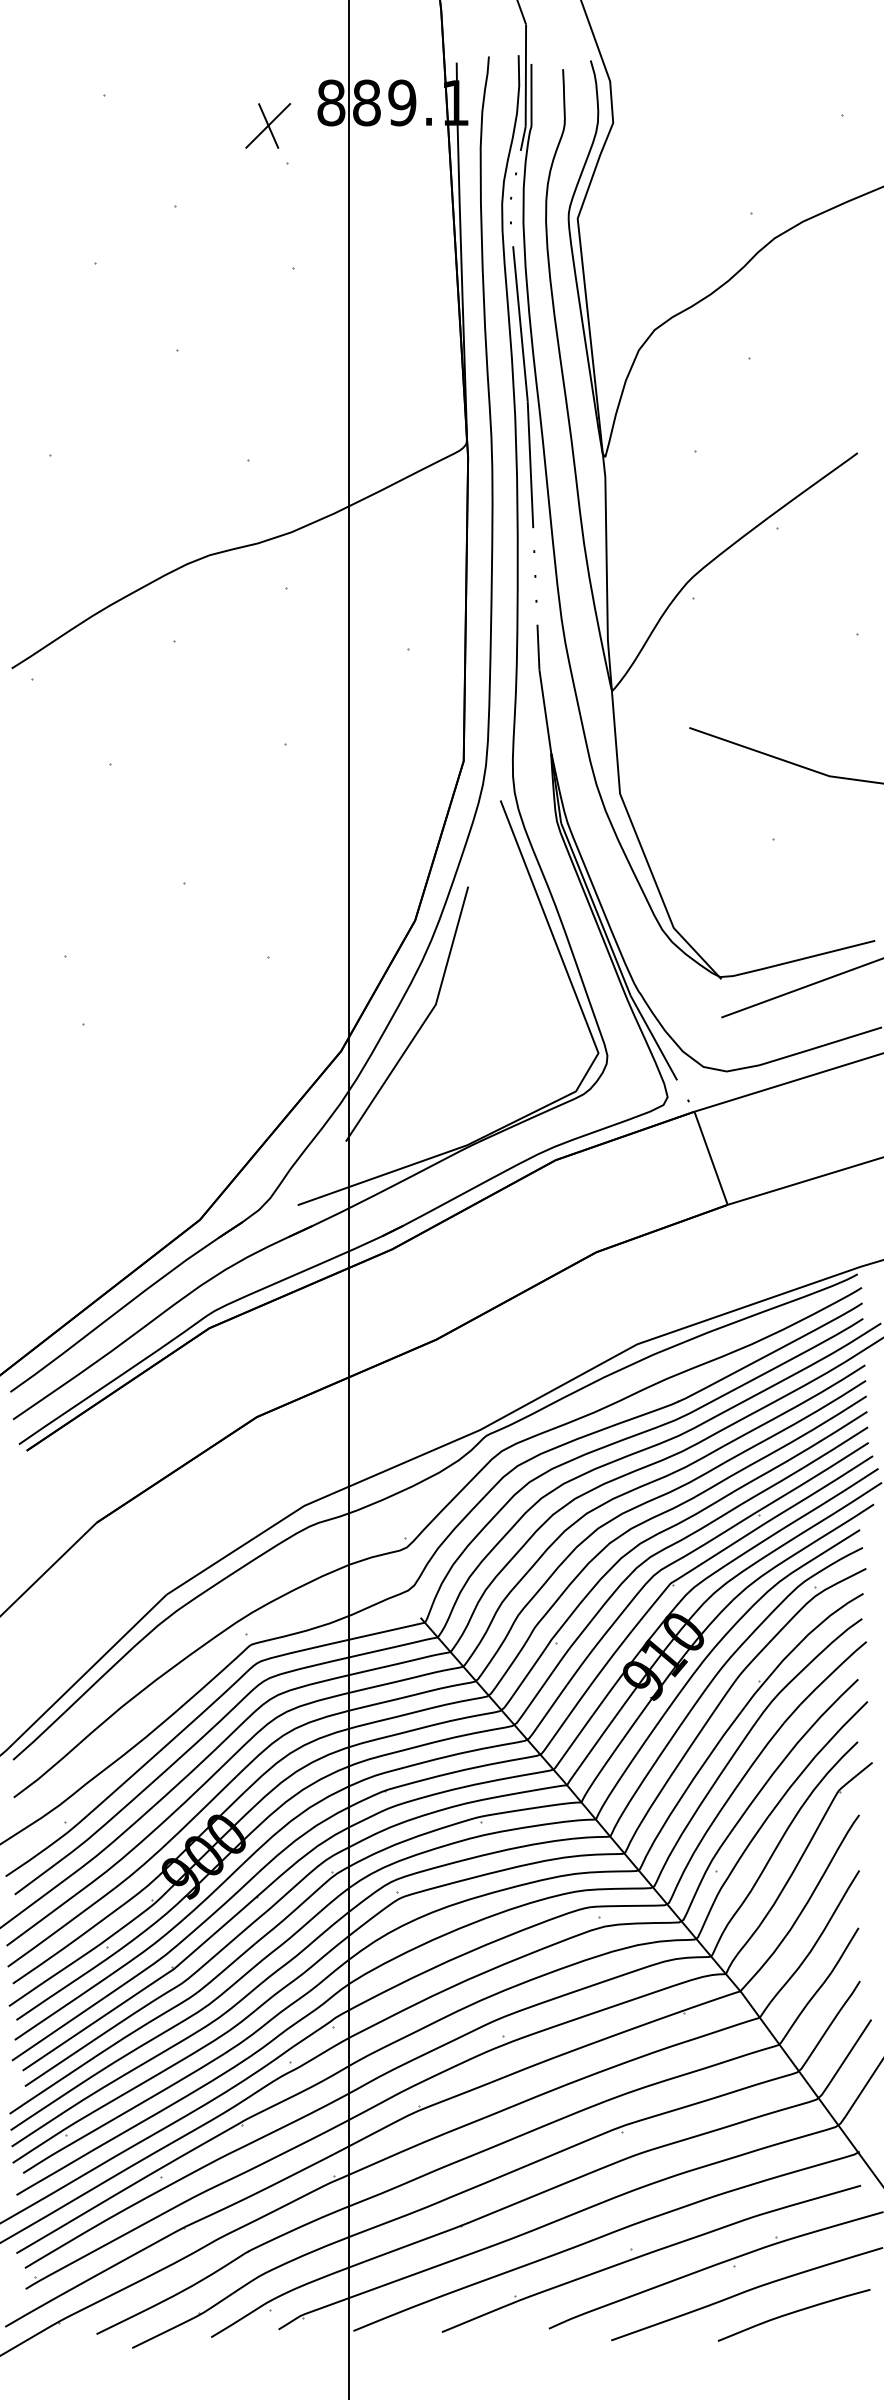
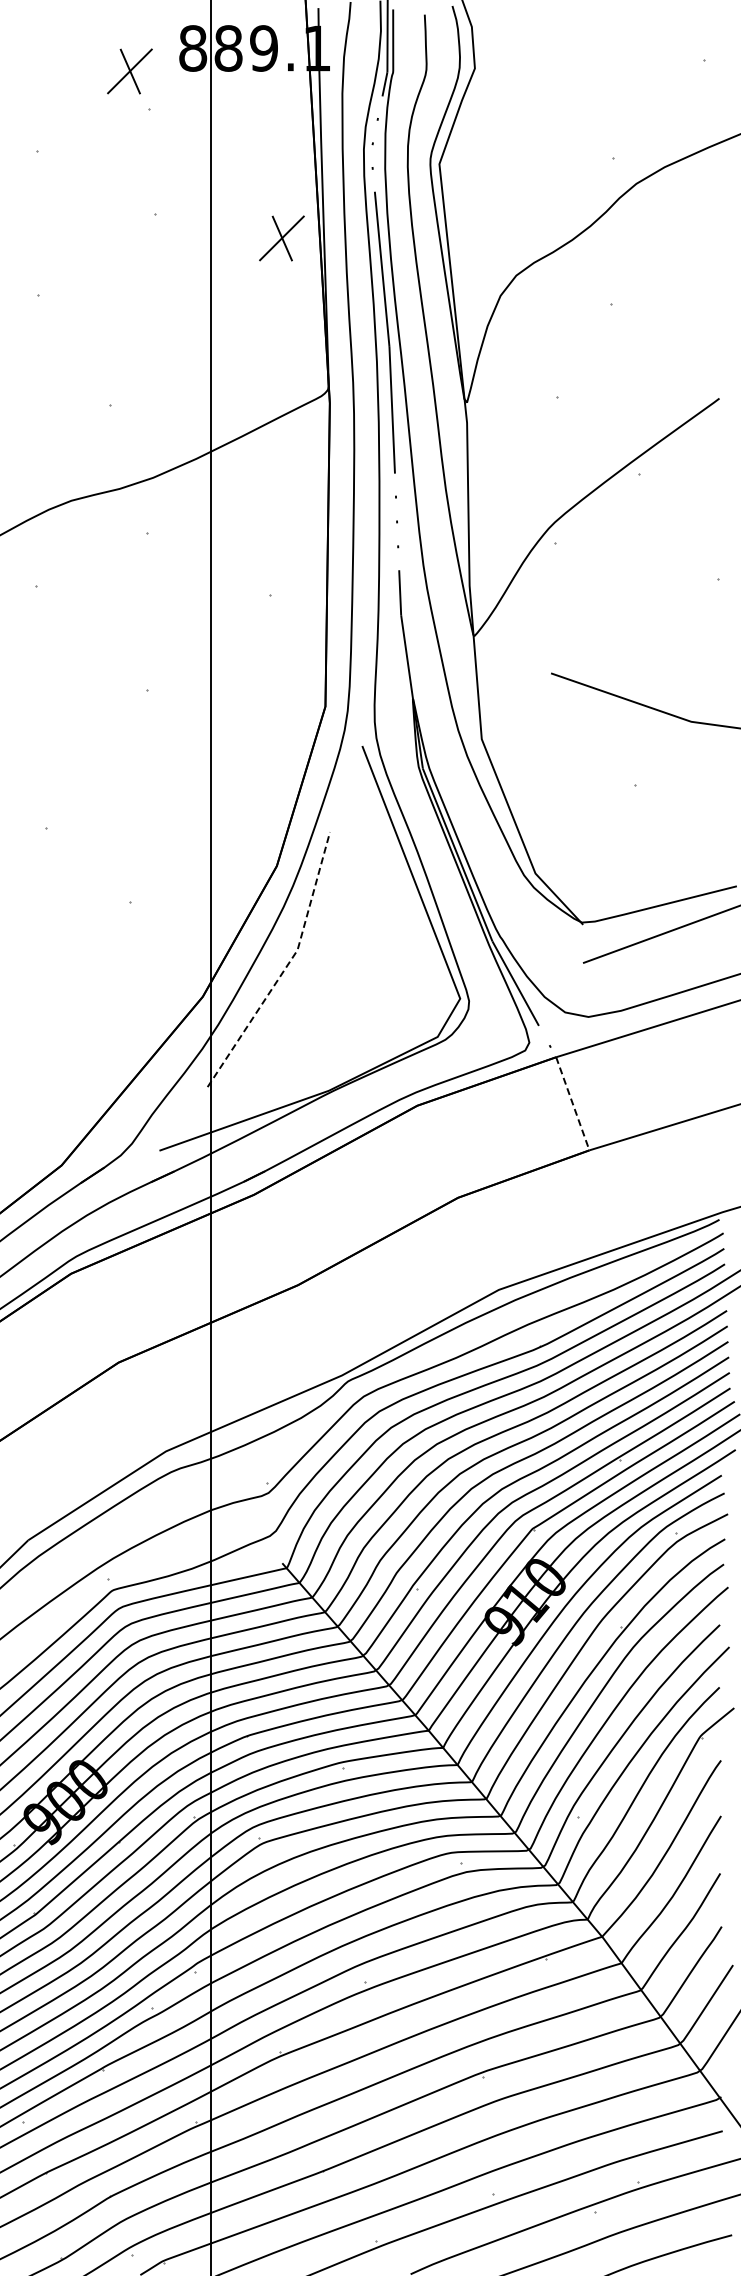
part: (420, 292) -> (282, 238), added
line: (424, 1021) -> (286, 967), solid -> dashed
line: (711, 1158) -> (573, 1104), solid -> dashed

